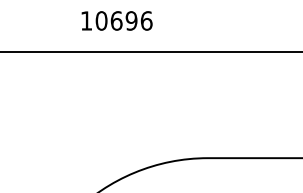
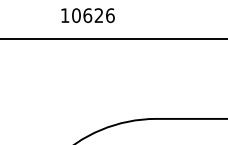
text: (130, 20) -> (98, 15), 10696 -> 10626

